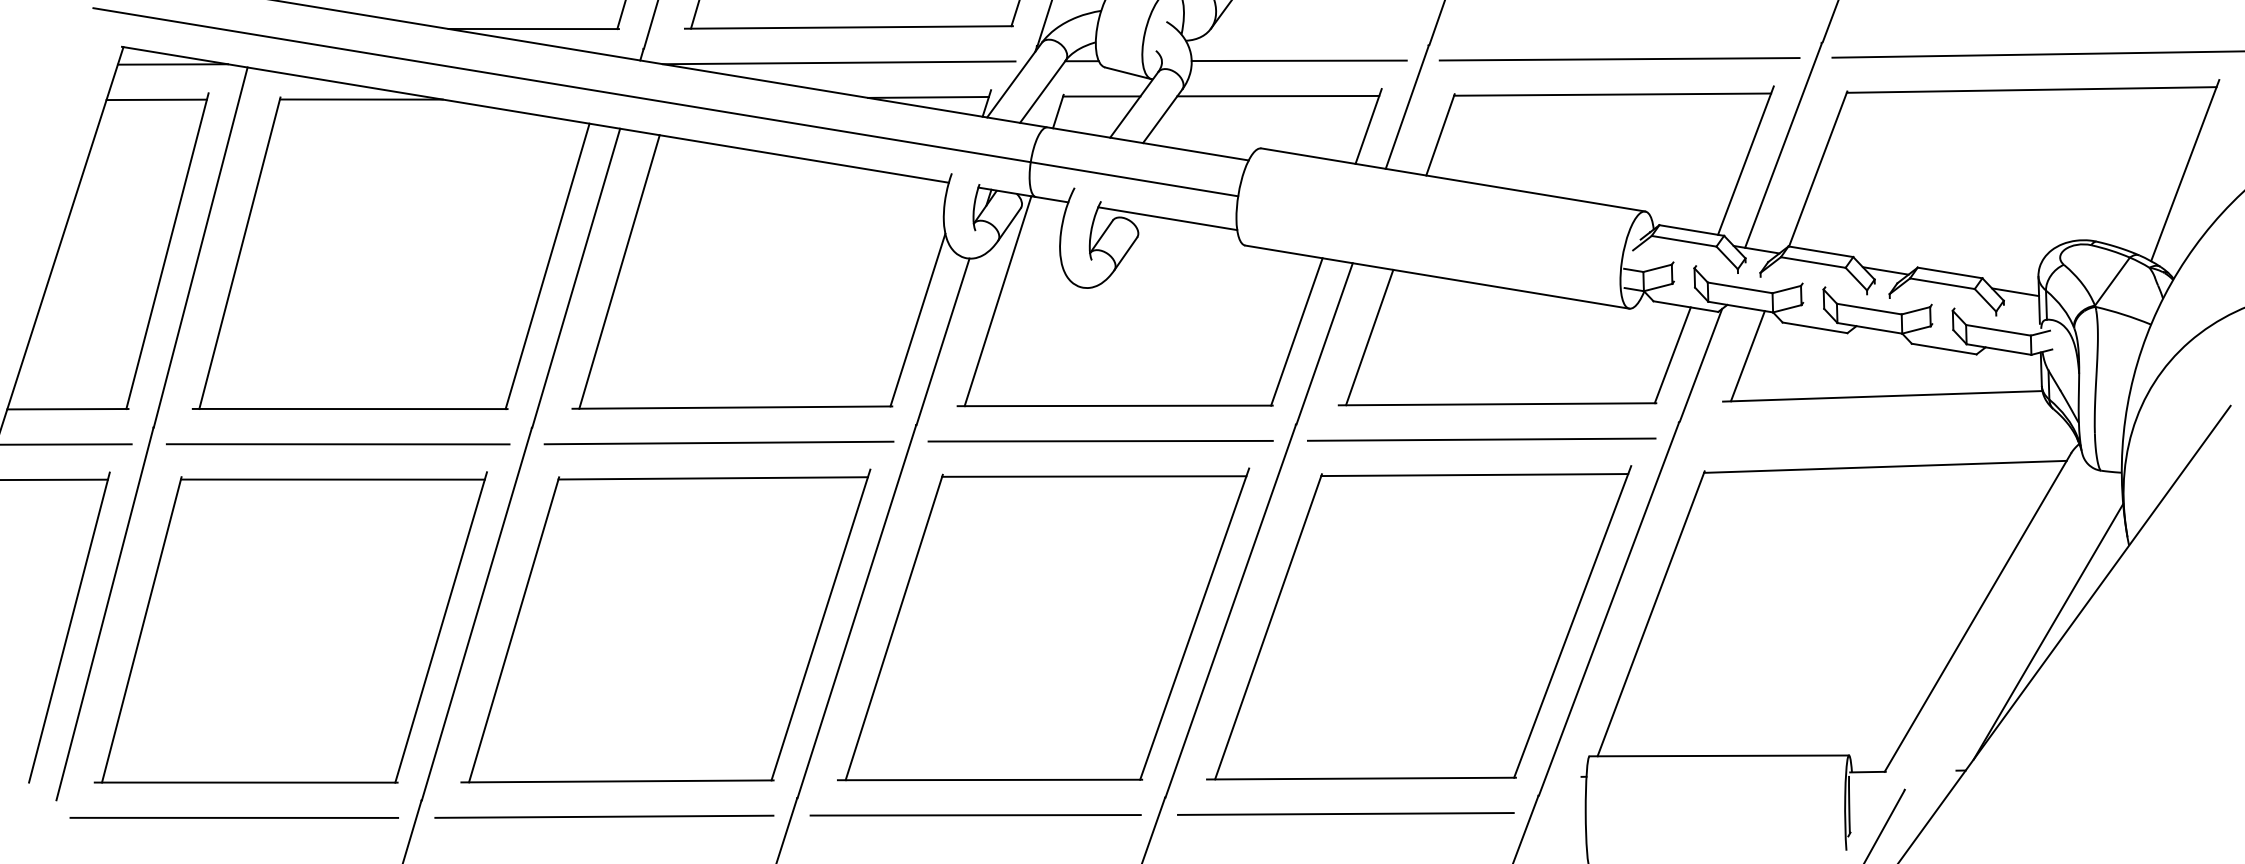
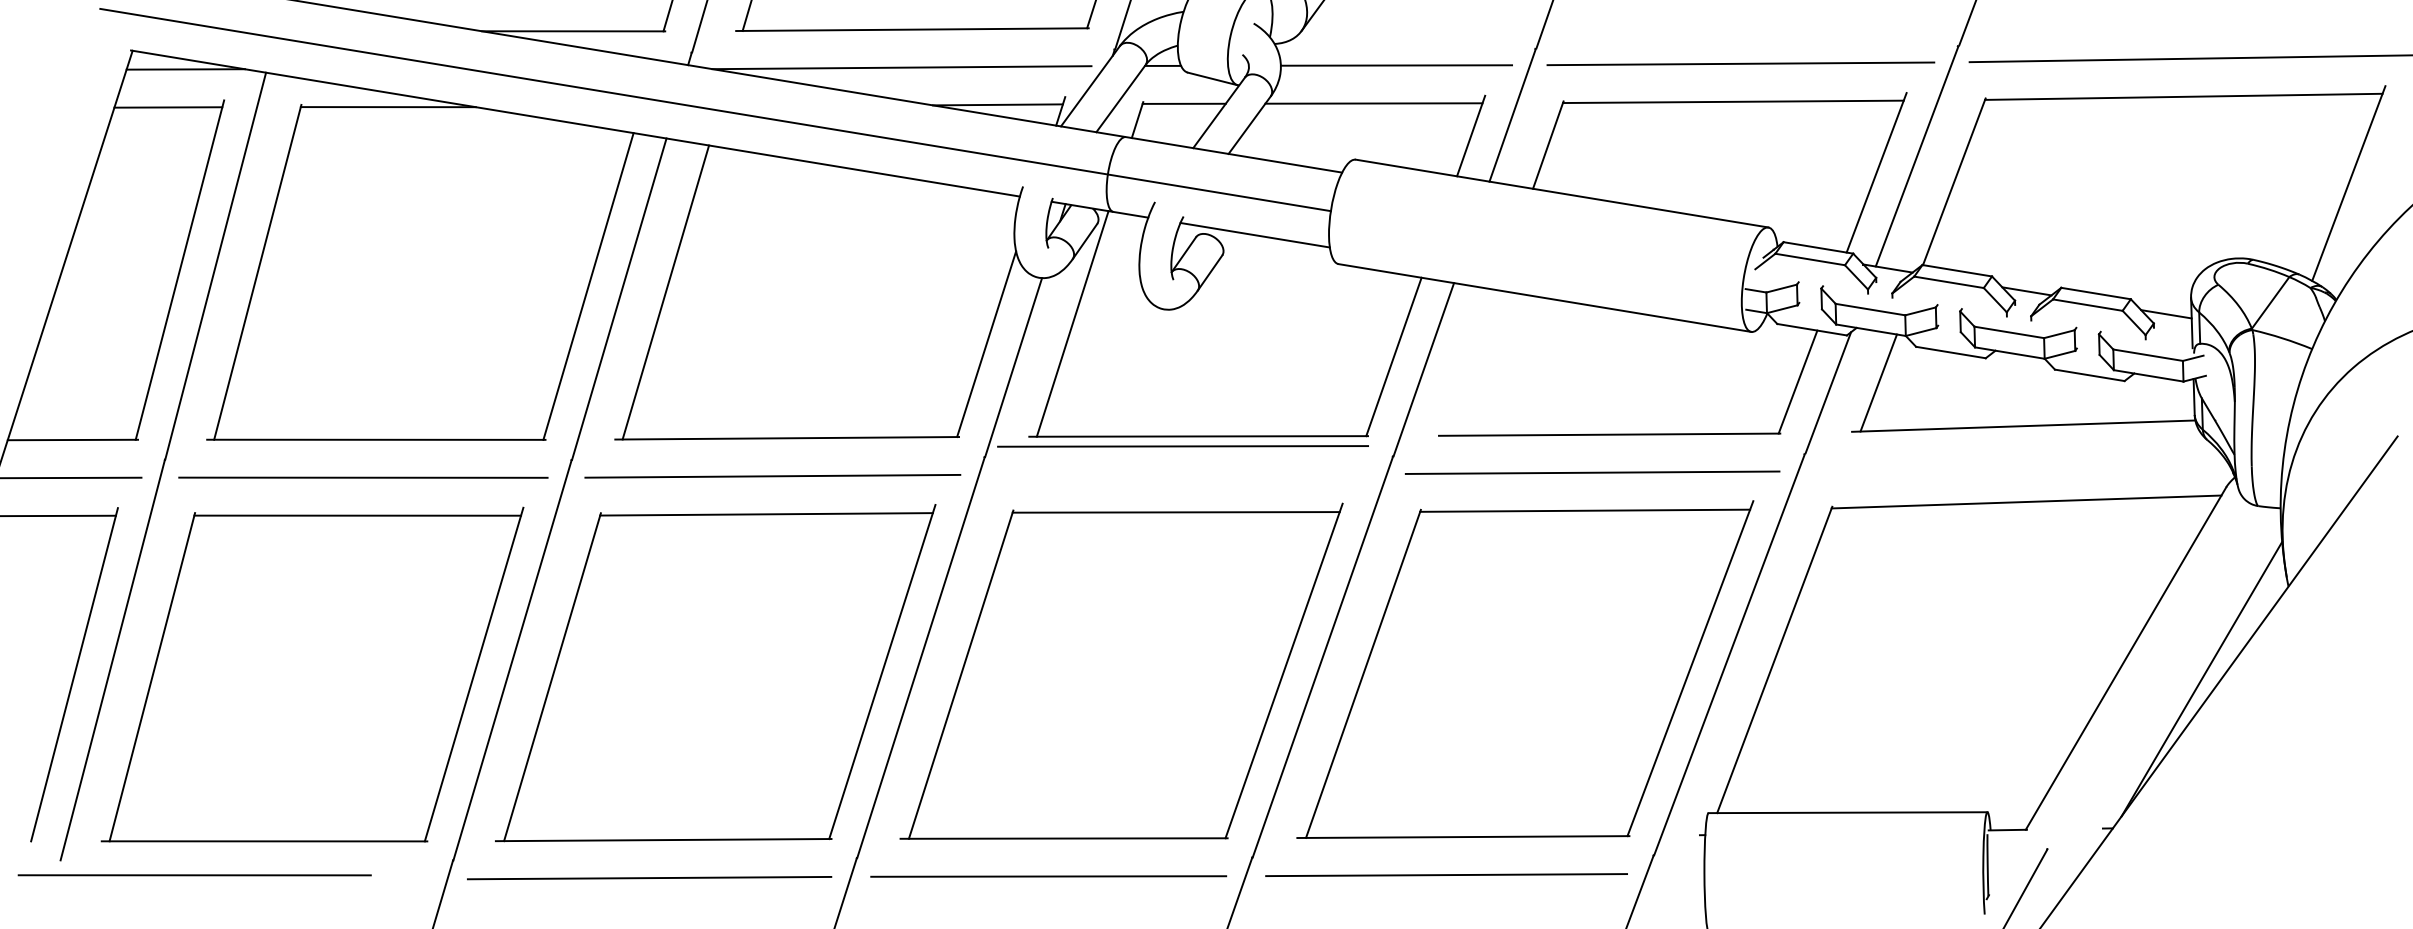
line: (1369, 337) -> (1471, 362), removed
line: (1100, 441) -> (1182, 446), moved
line: (234, 818) -> (194, 875), moved

